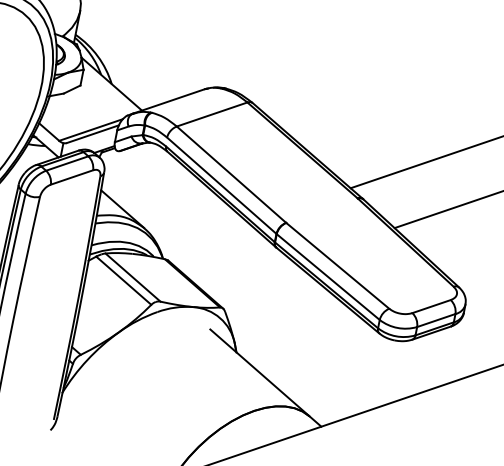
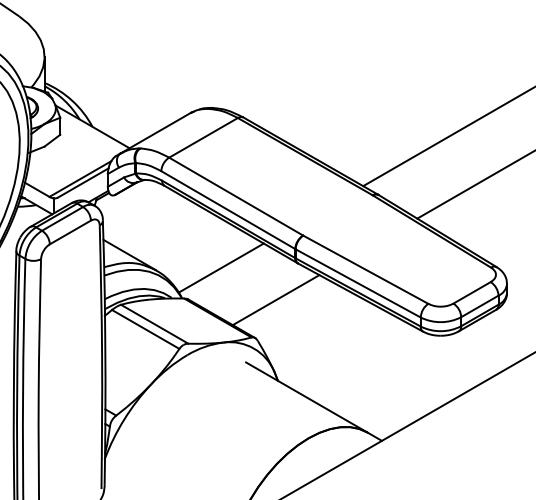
line: (204, 237) -> (220, 267), added
line: (248, 277) -> (275, 300), added

